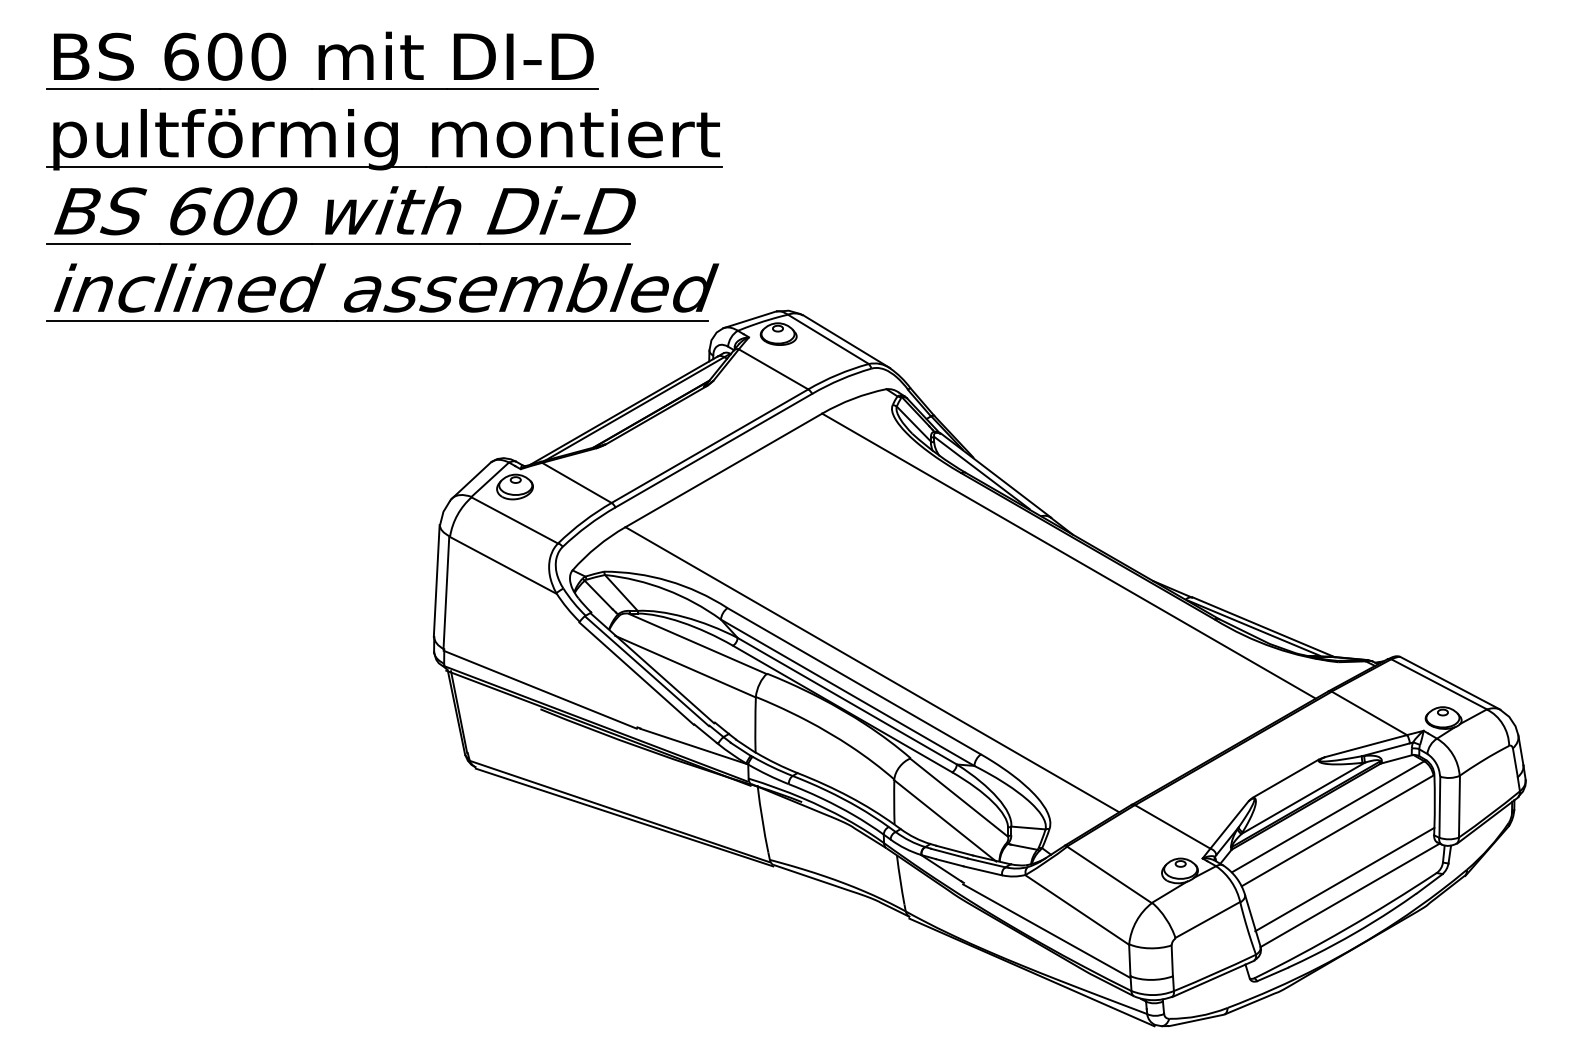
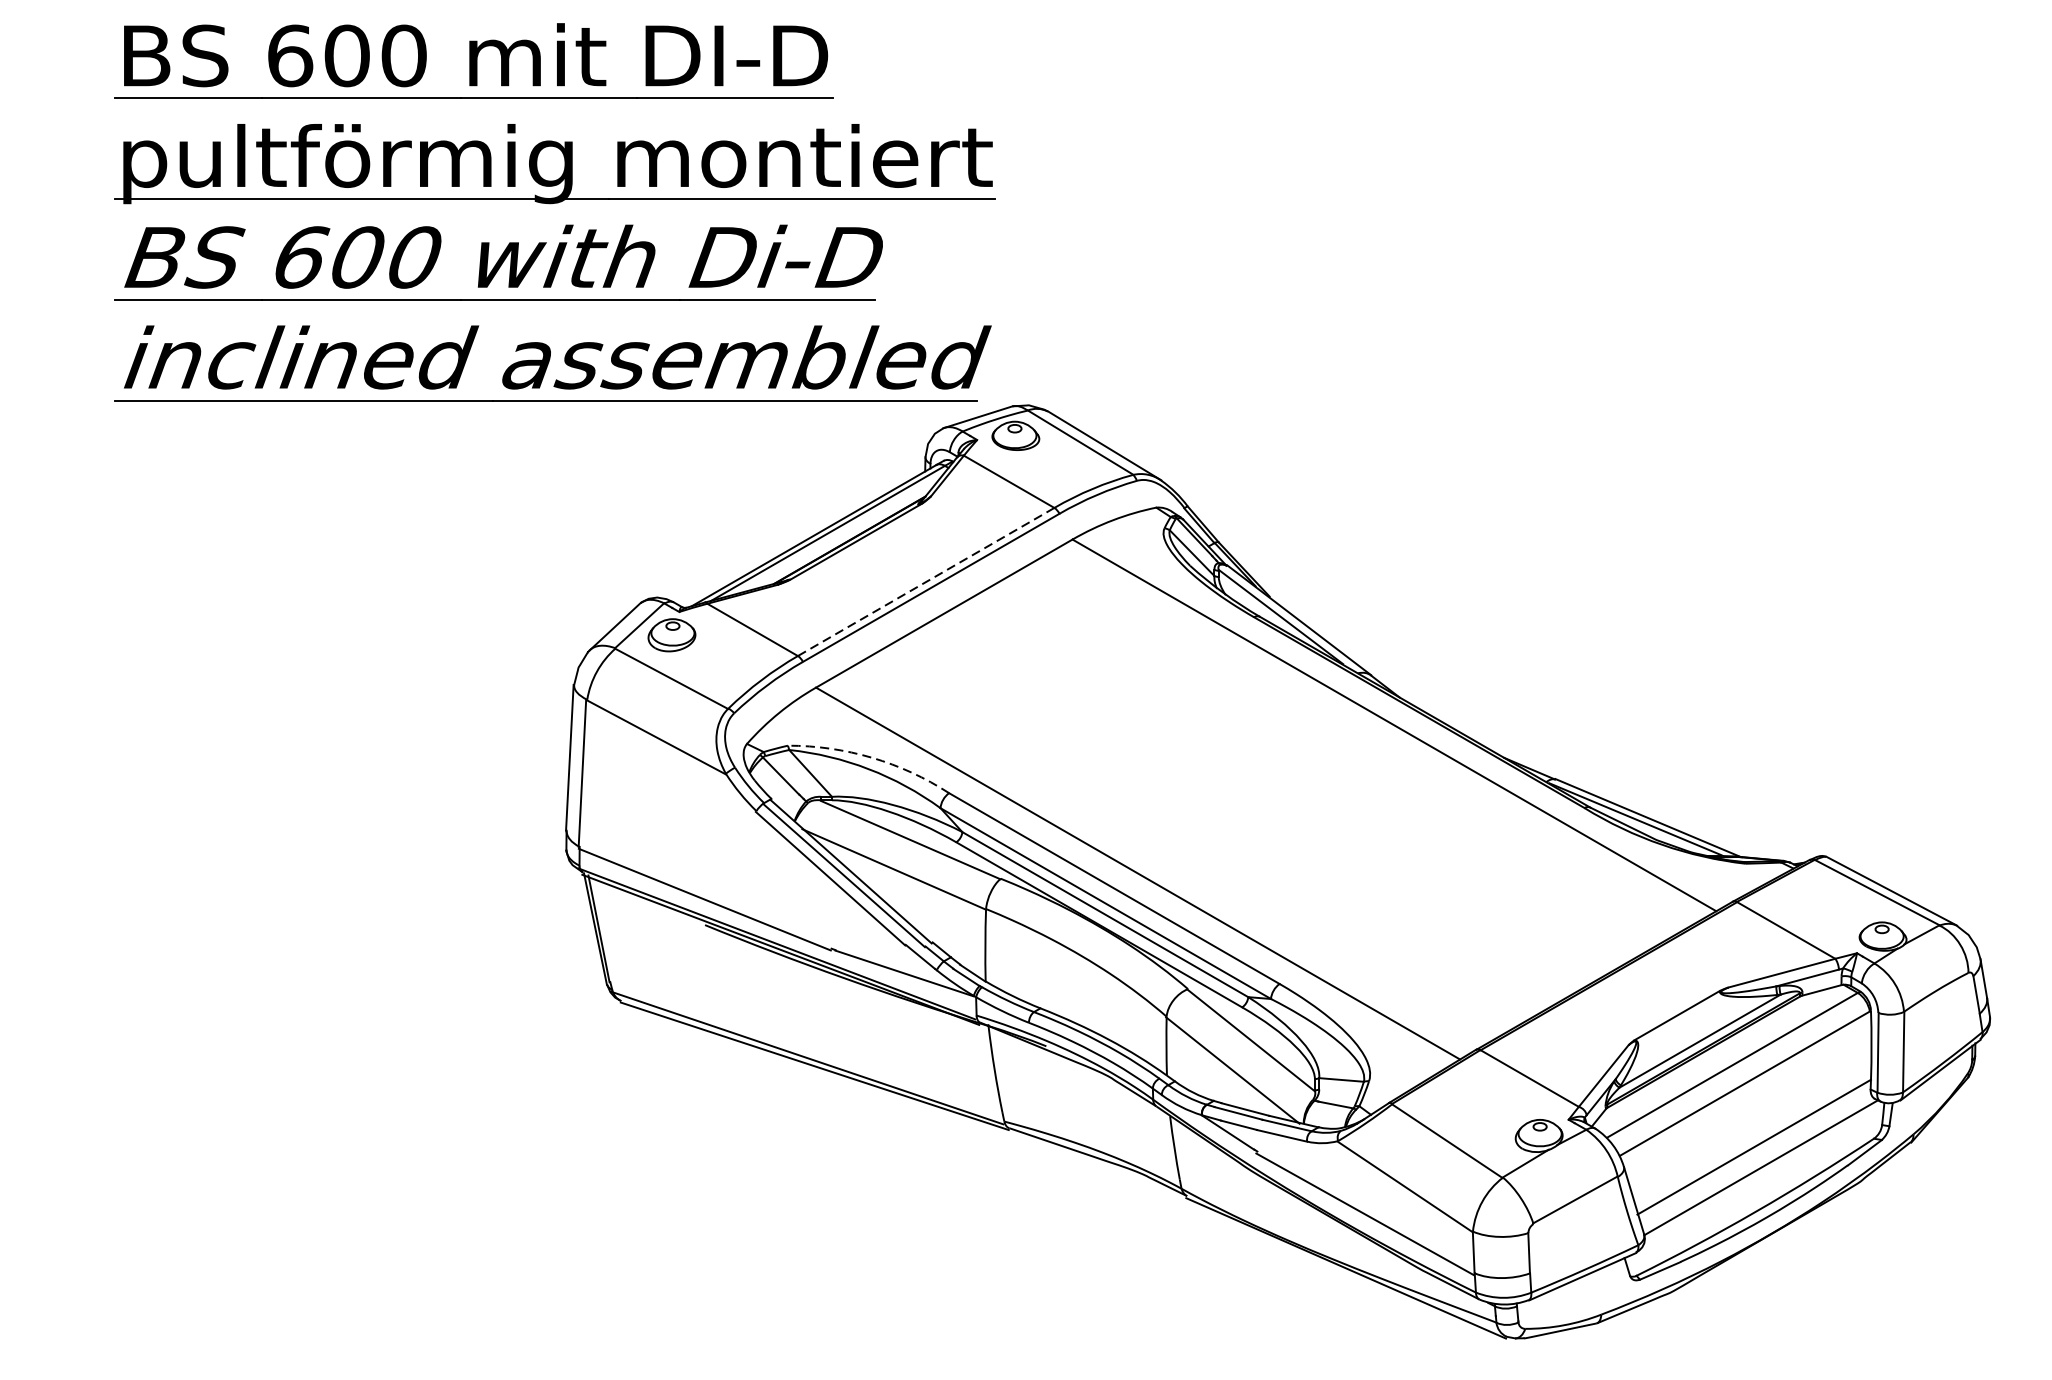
part: (384, 176) -> (555, 212), moved
line: (709, 446) -> (925, 582), solid -> dashed
arc: (668, 580) -> (872, 757), solid -> dashed

